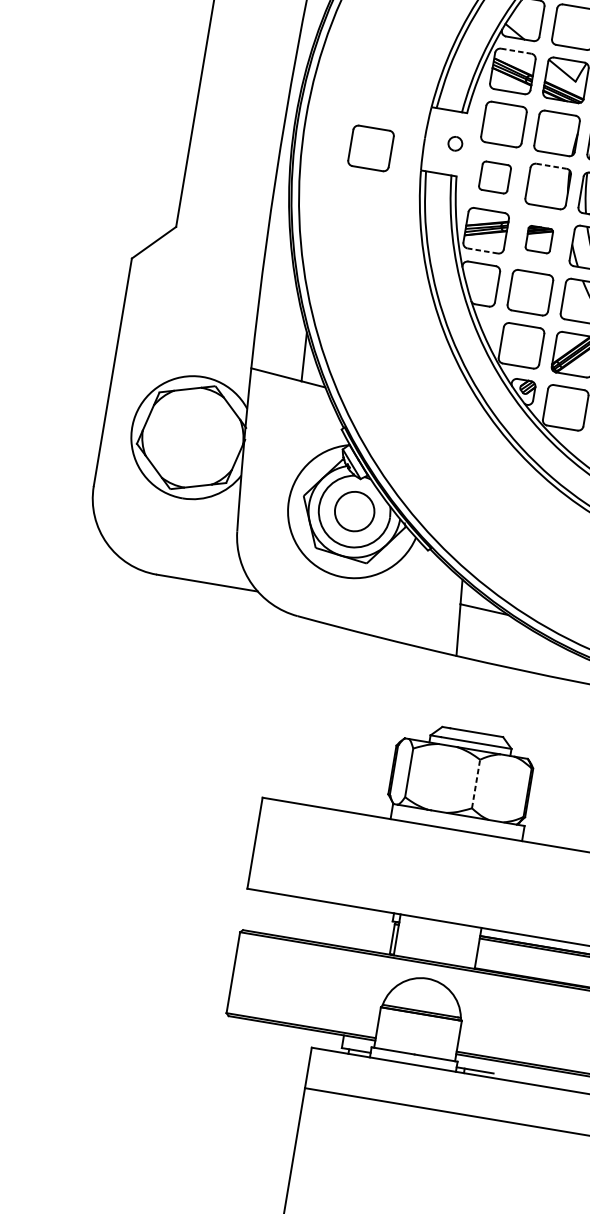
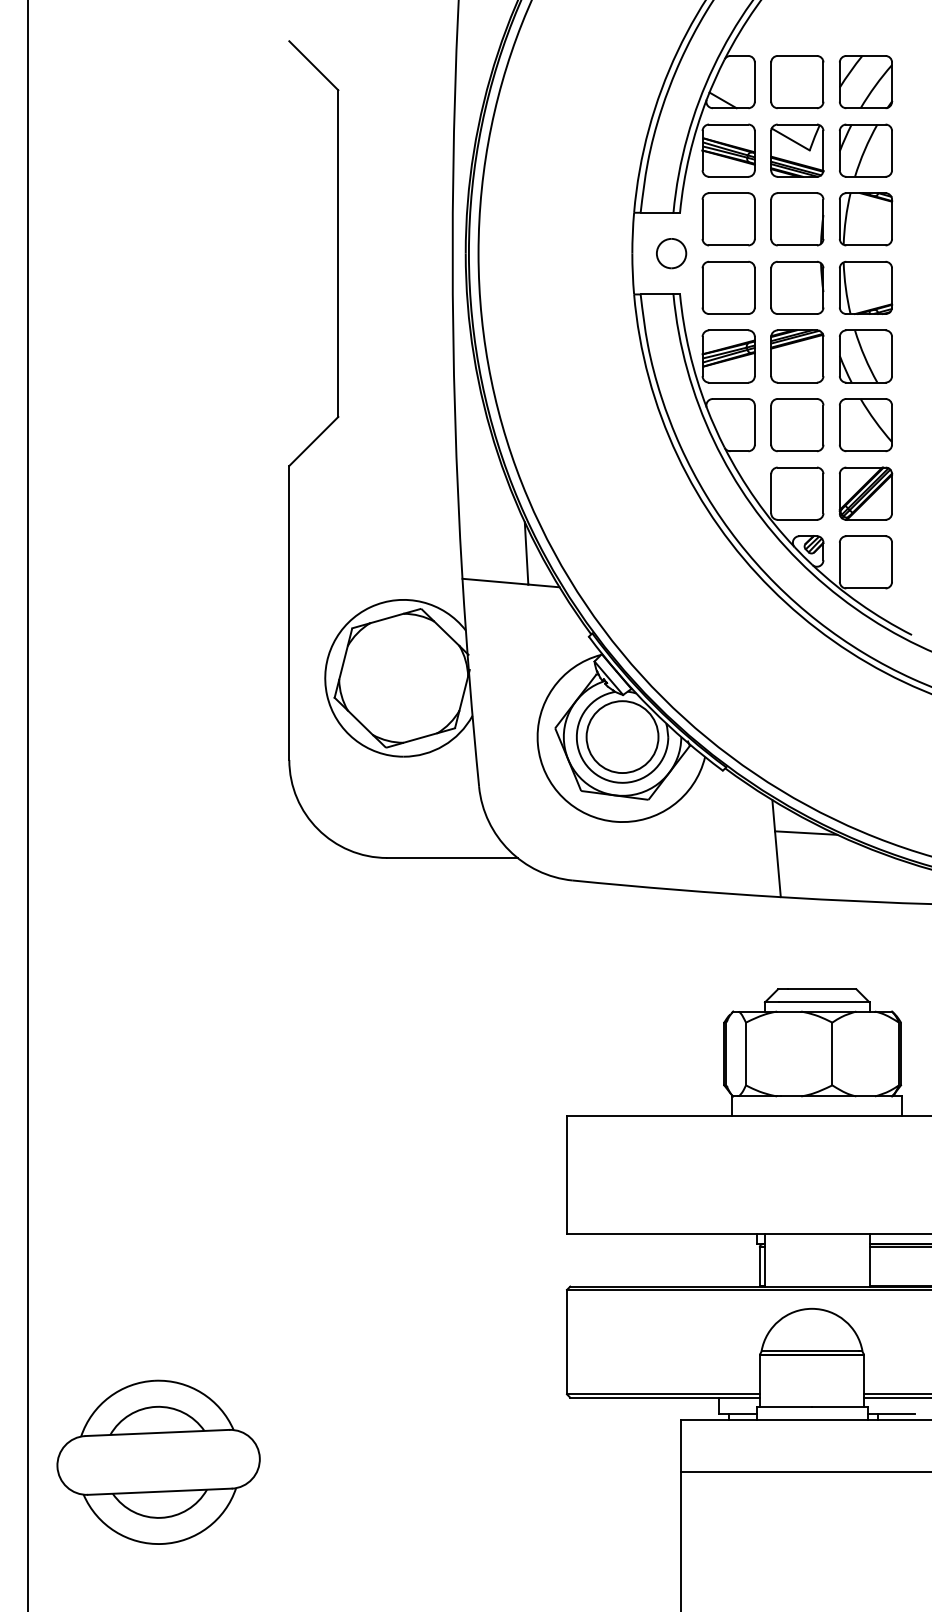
line: (516, 51) -> (728, 124), dashed -> solid
part: (455, 143) -> (671, 253), size x1.67
part: (370, 148) -> (566, 277), removed
line: (551, 166) -> (797, 261), dashed -> solid
part: (494, 177) -> (728, 287), size x1.43
part: (539, 239) -> (797, 356), size x1.67
line: (482, 250) -> (728, 382), dashed -> solid
circle: (354, 511) -> (622, 737), size x1.43
line: (476, 783) -> (832, 1053), dashed -> solid

